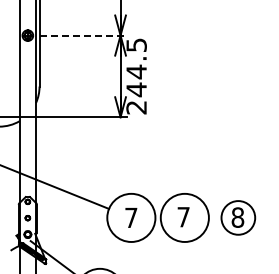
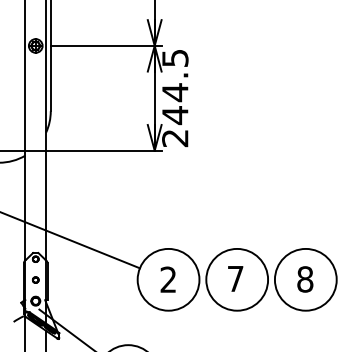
line: (83, 35) -> (107, 45), dashed -> solid
text: (131, 217) -> (168, 279), 7 -> 2
circle: (238, 217) -> (306, 279), size x1.43

